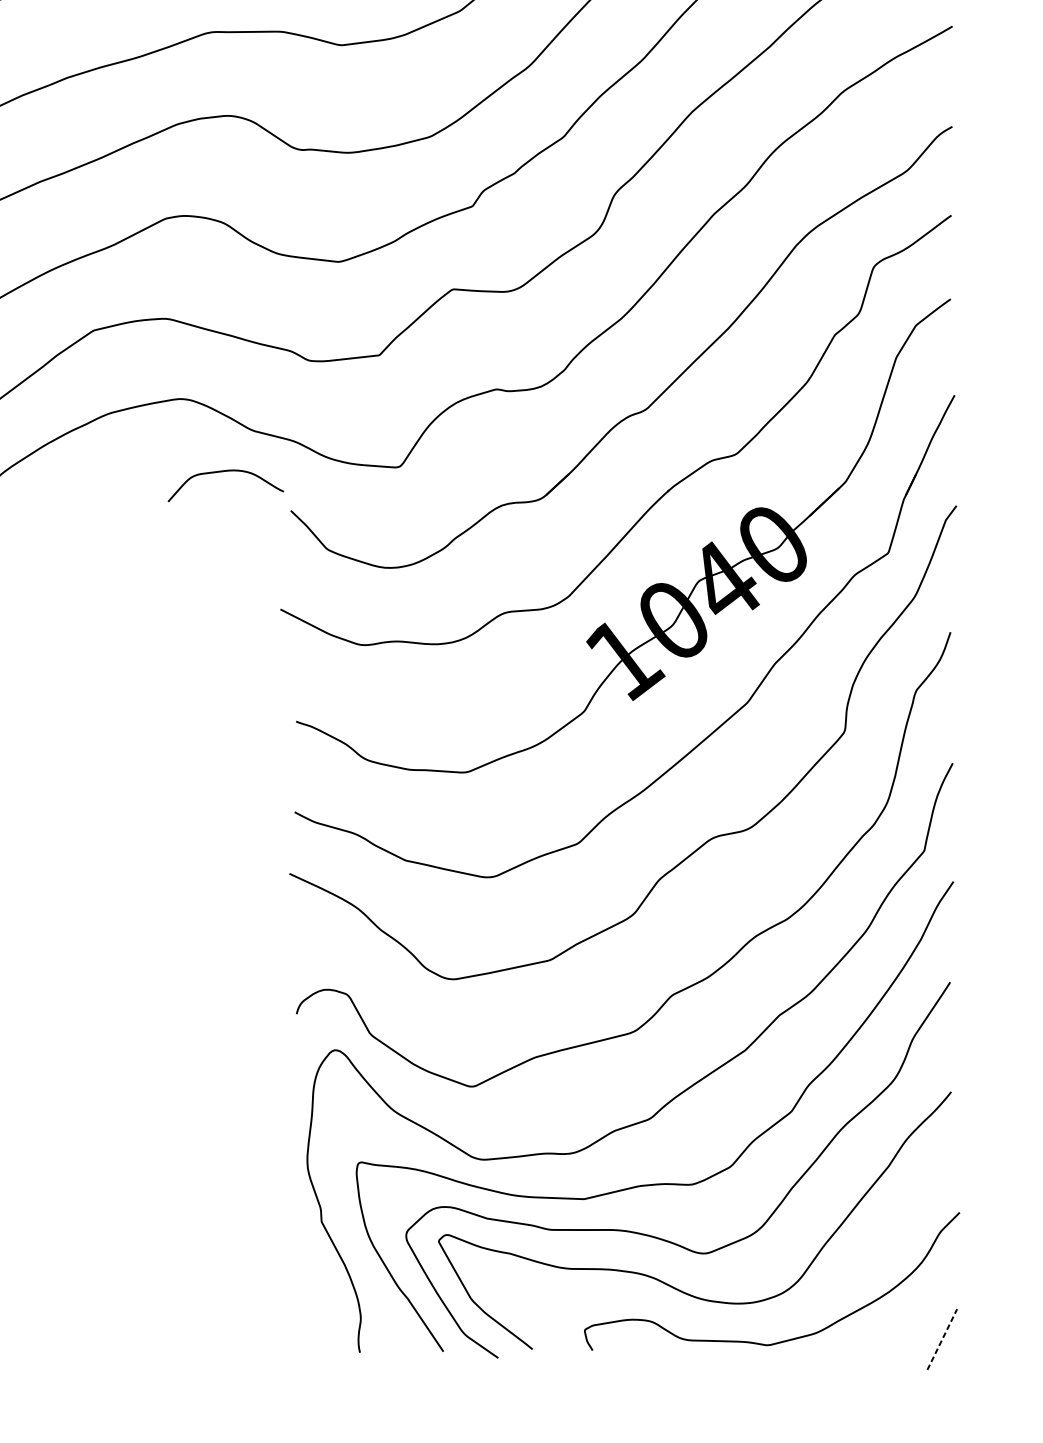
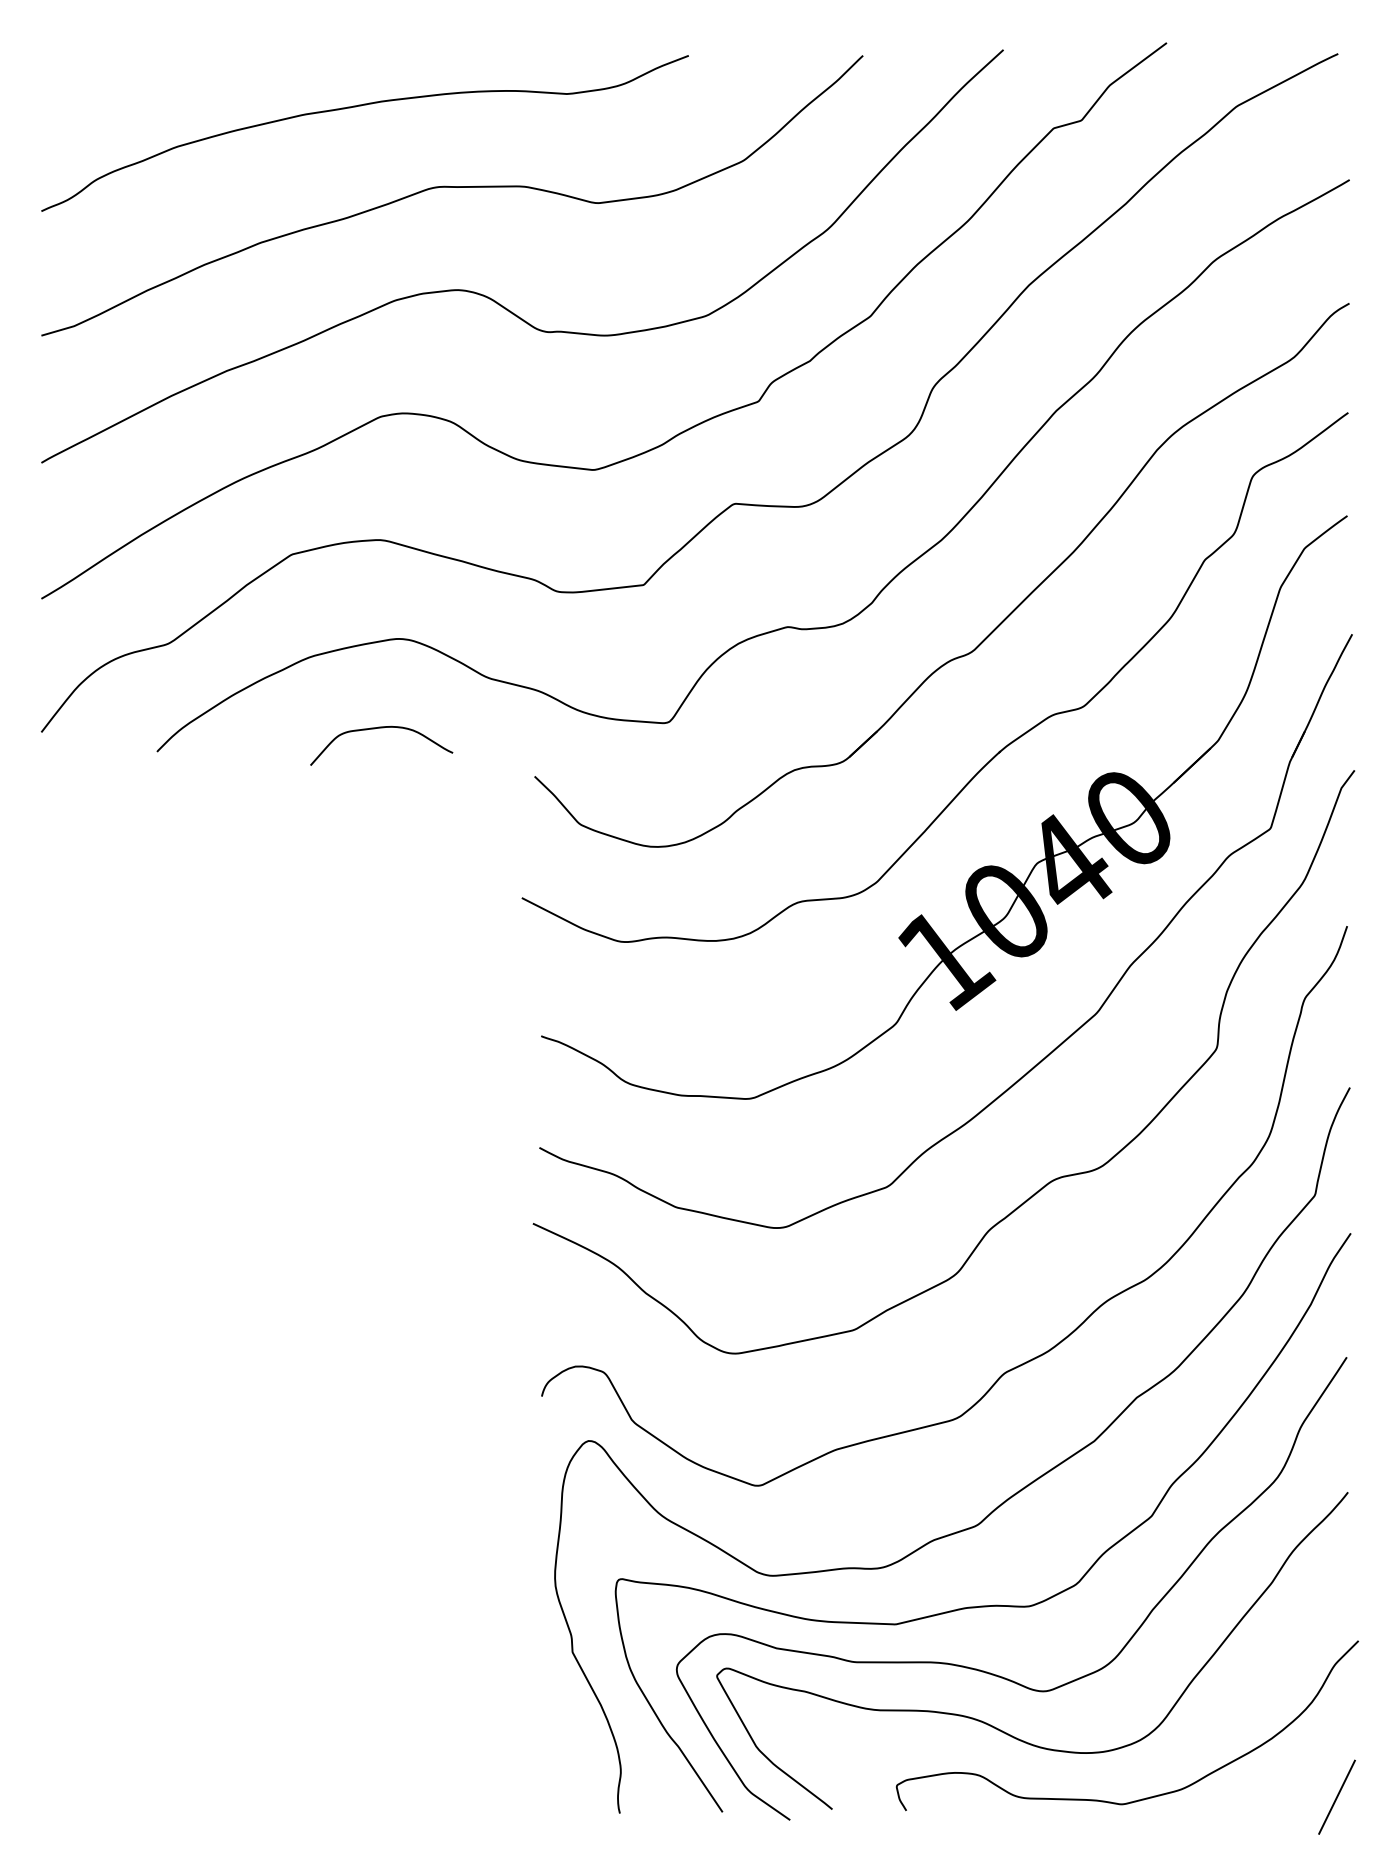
curve: (225, 471) -> (381, 728), moved
line: (942, 1339) -> (1337, 1797), dashed -> solid

